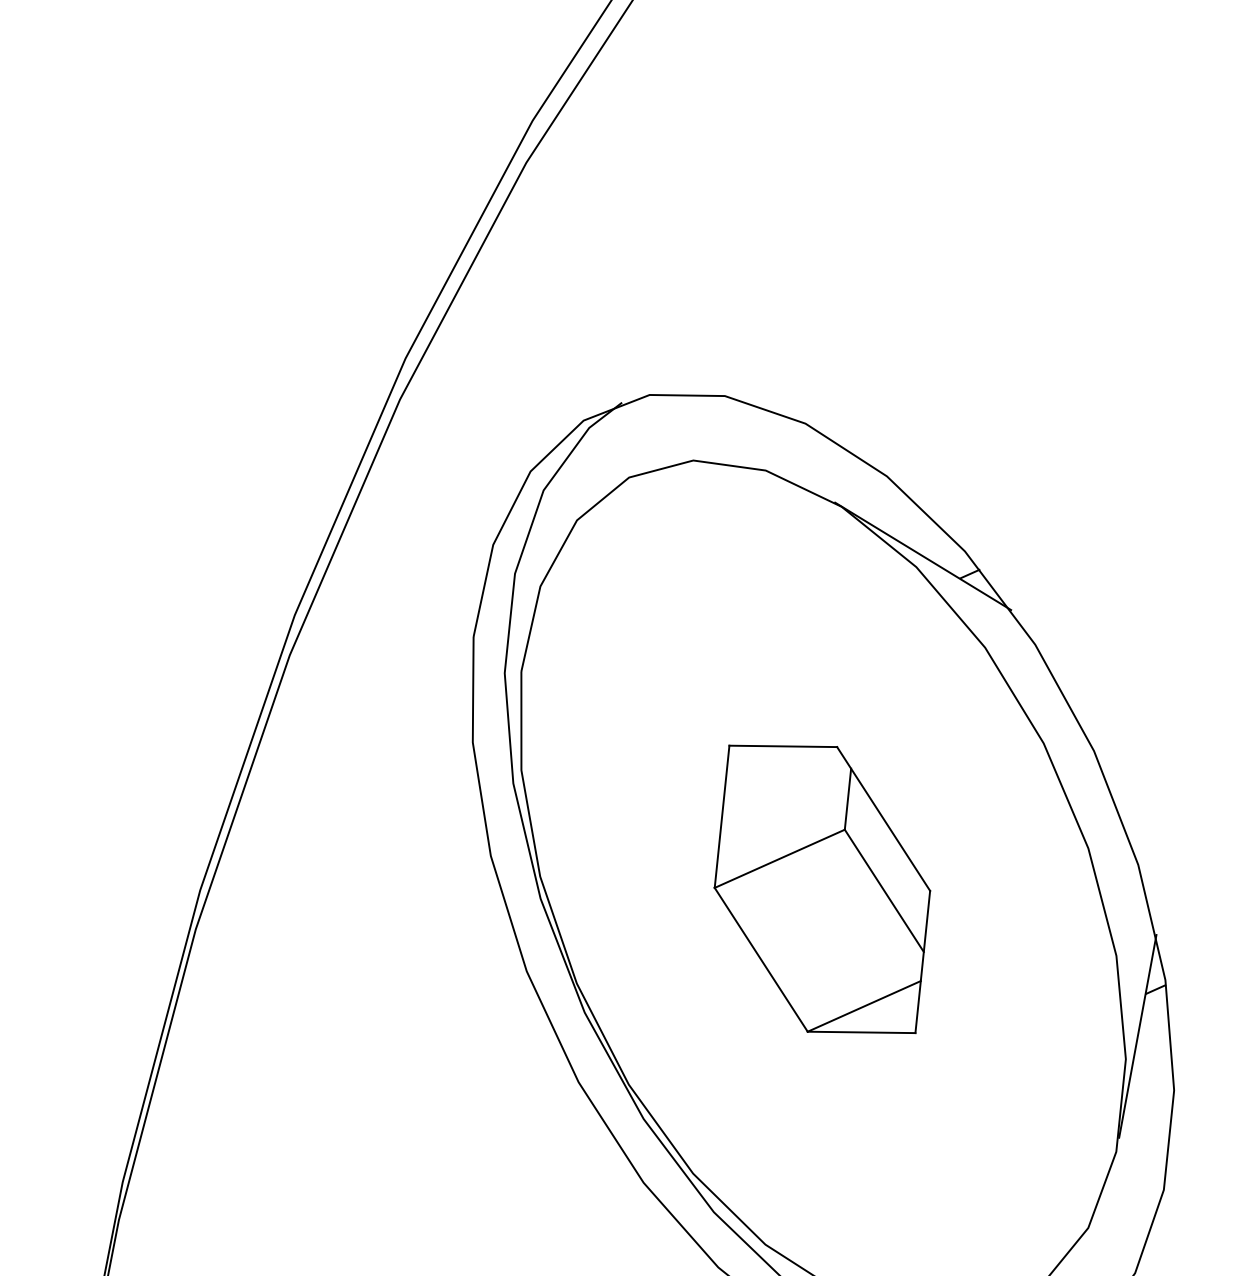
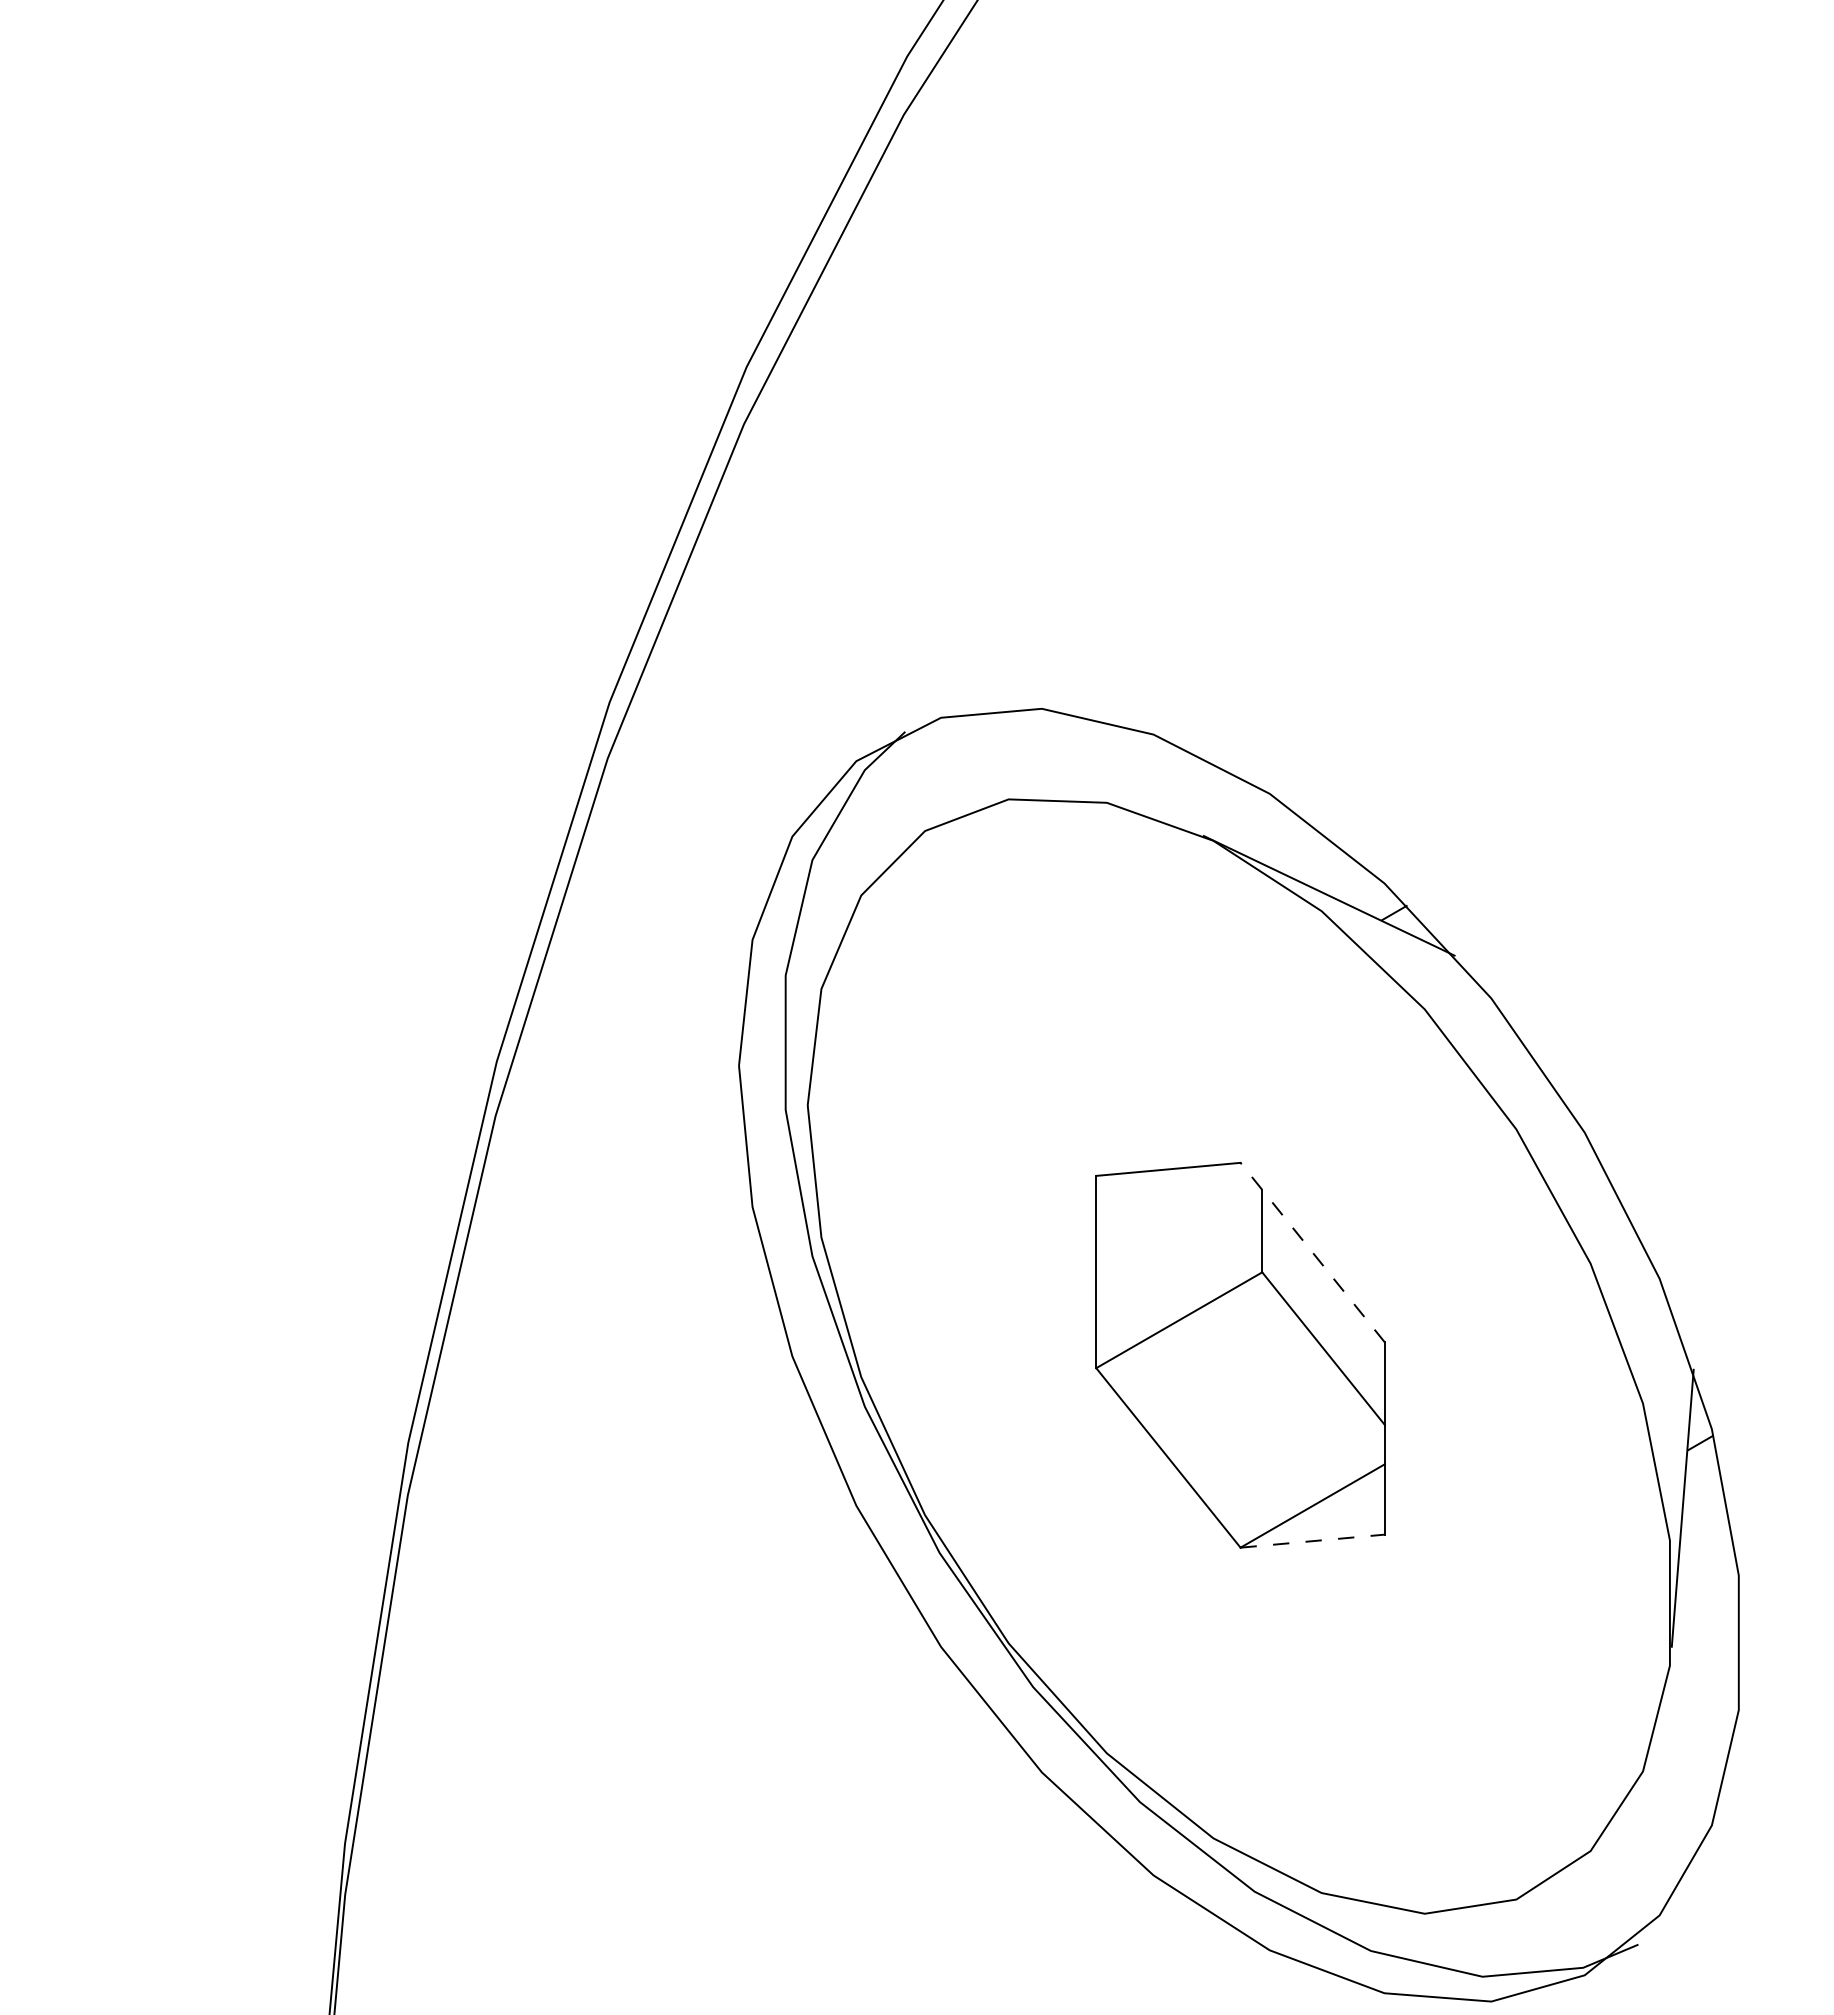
line: (883, 818) -> (1312, 1252), solid -> dashed
line: (862, 1032) -> (1313, 1541), solid -> dashed

